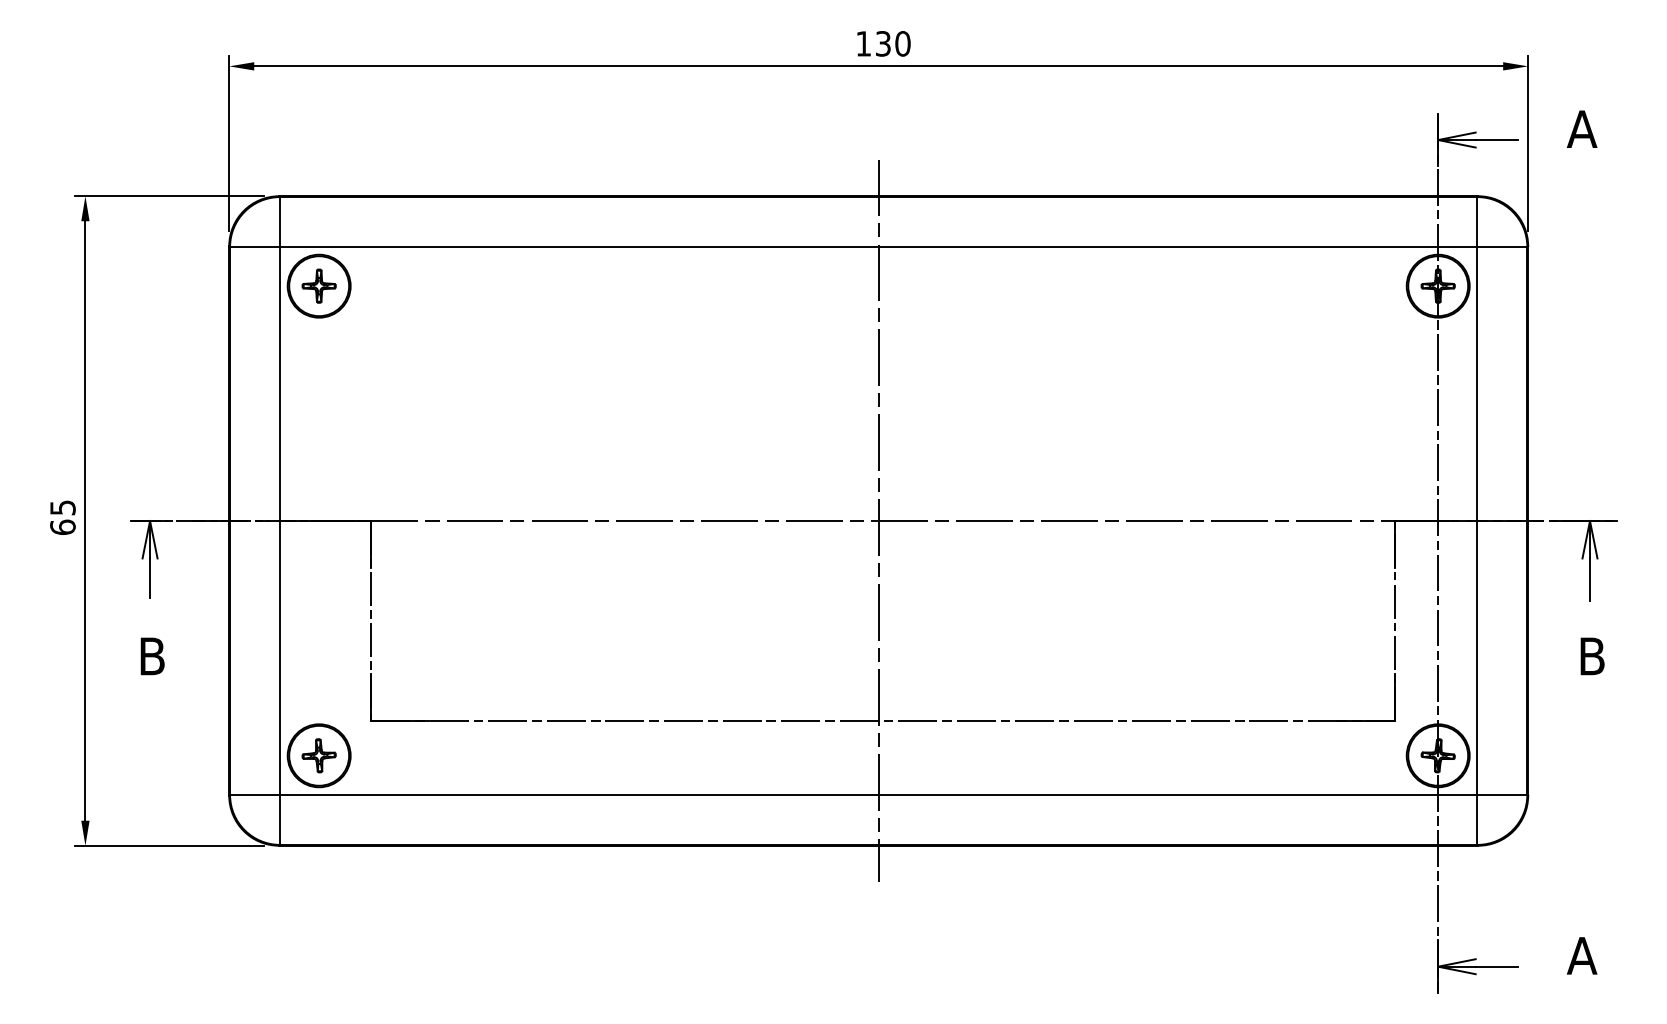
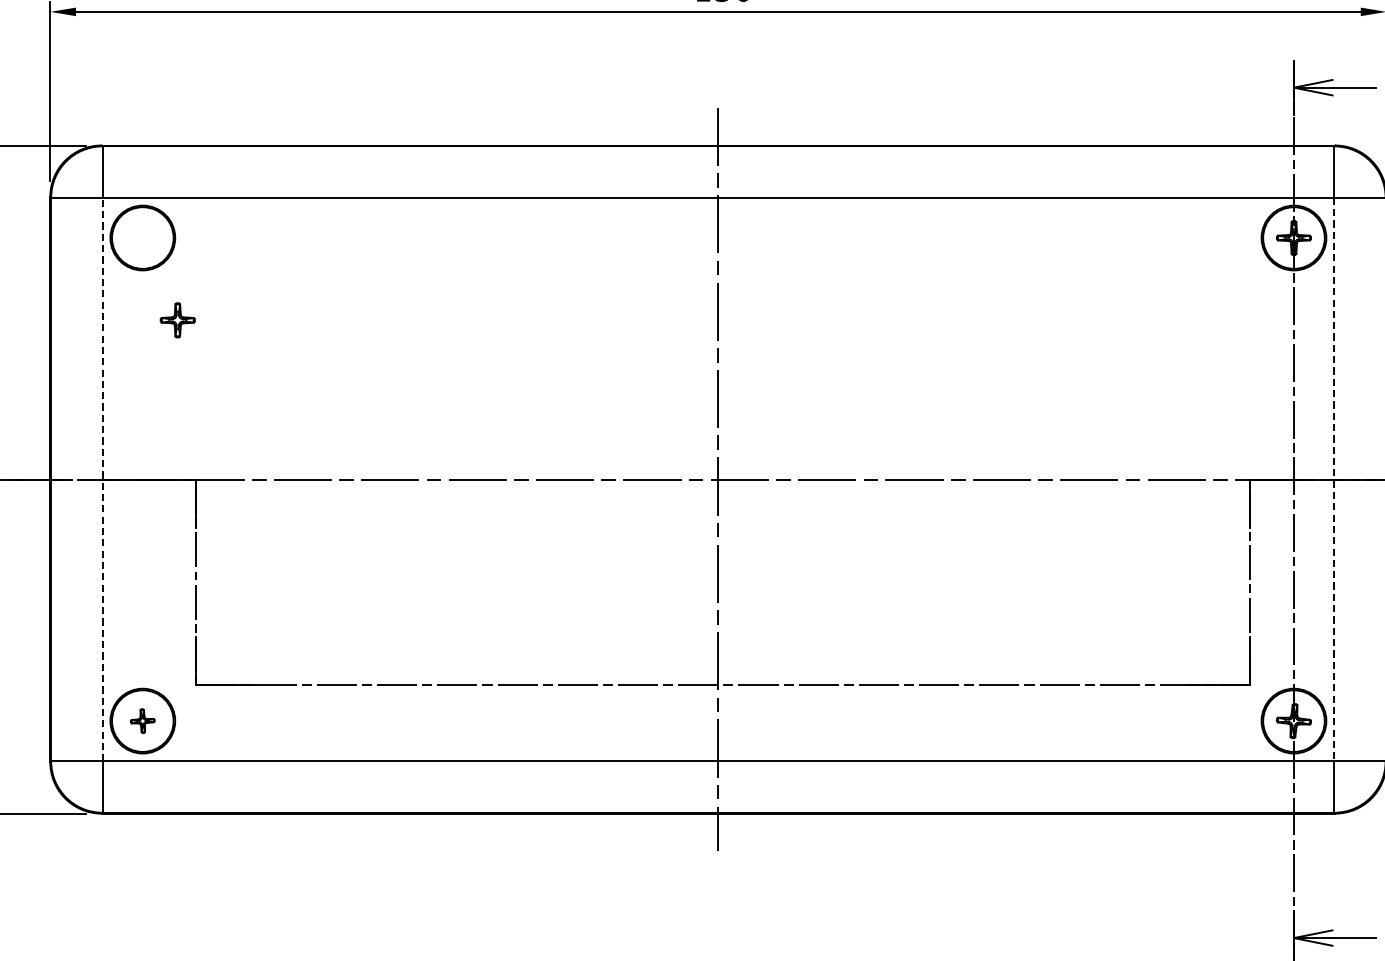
part: (318, 285) -> (177, 319), moved
line: (279, 521) -> (102, 480), solid -> dashed
line: (1477, 521) -> (1334, 480), solid -> dashed
part: (318, 755) -> (142, 720), size x0.7

